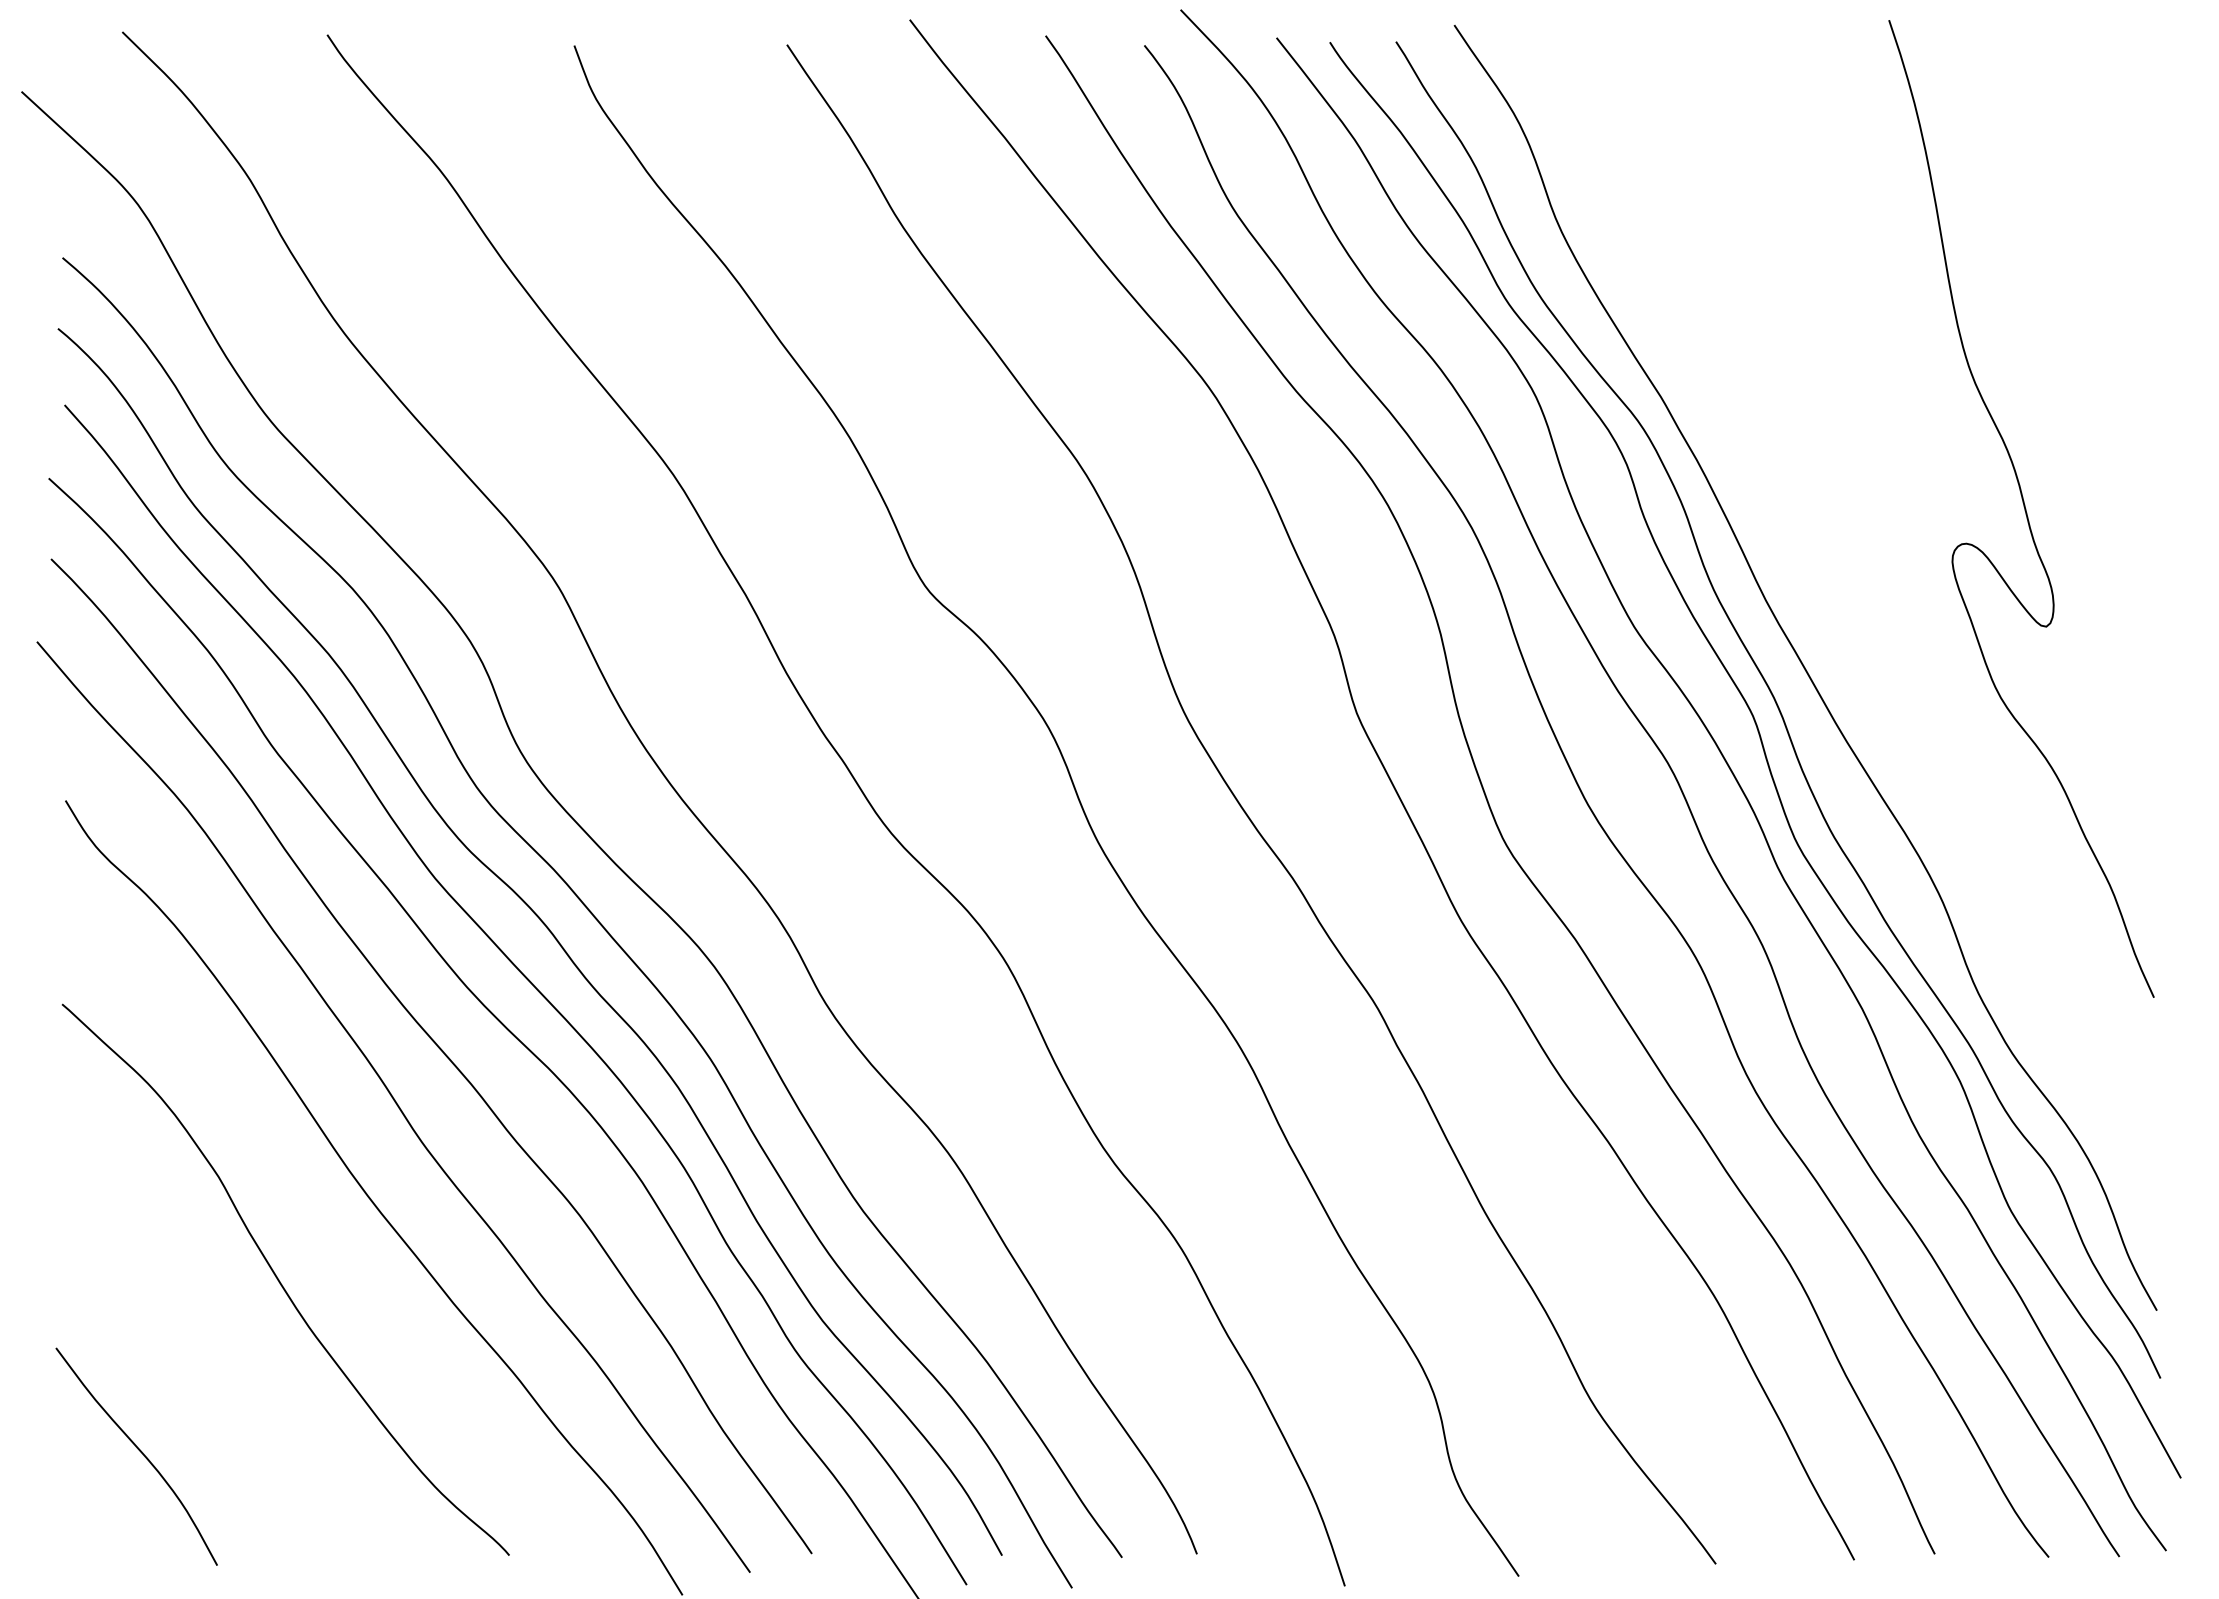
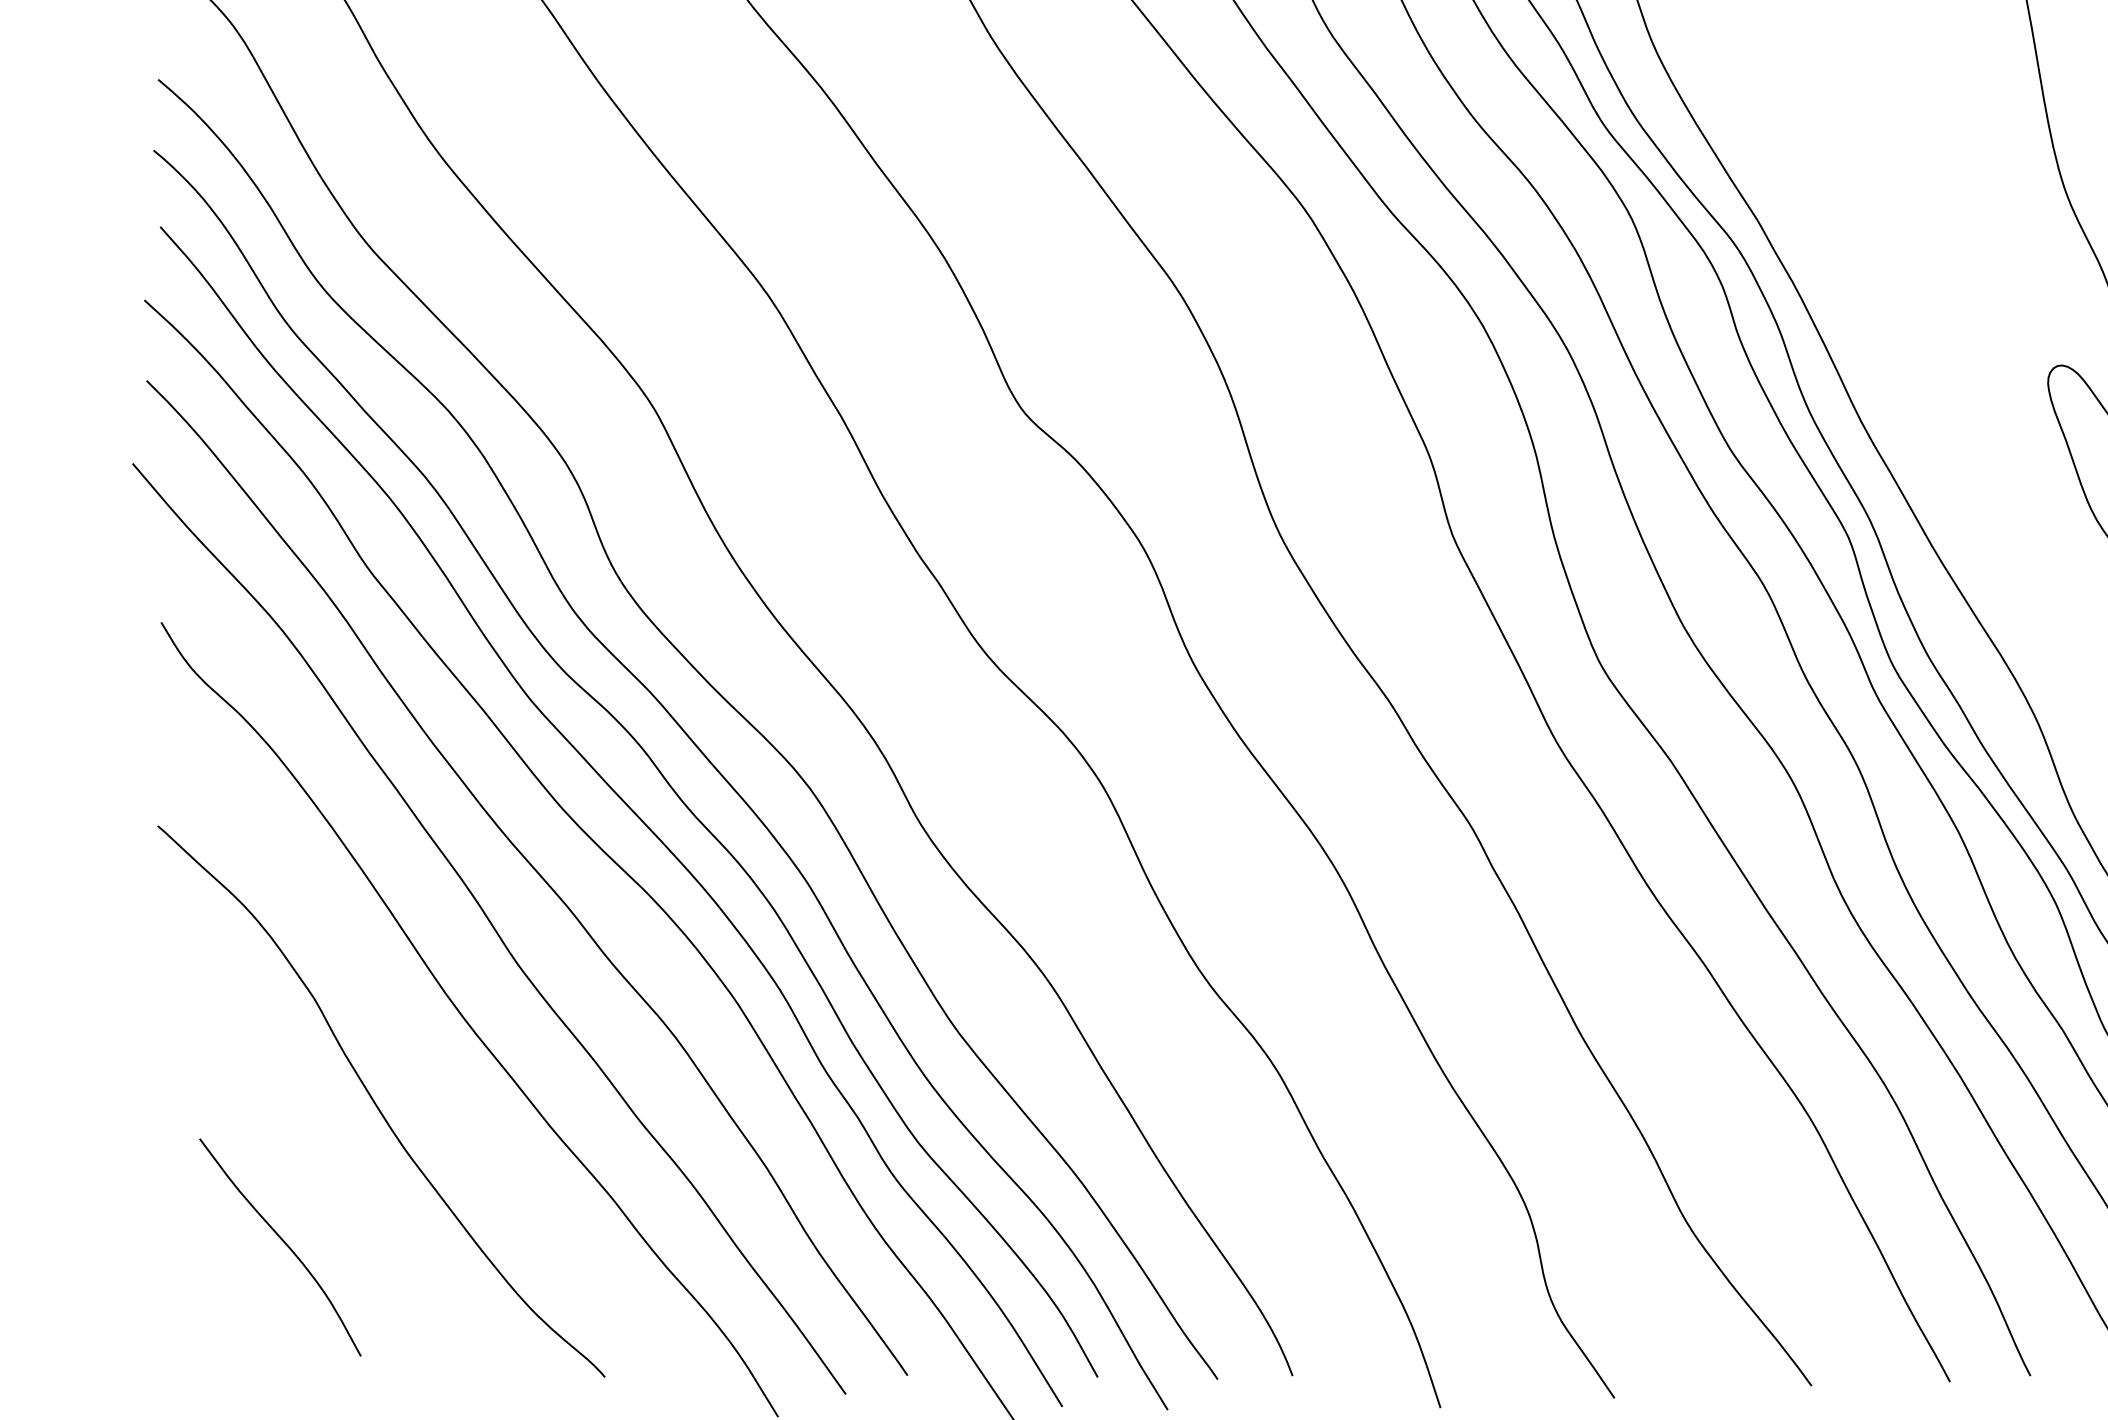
curve: (140, 1452) -> (284, 1243), moved

